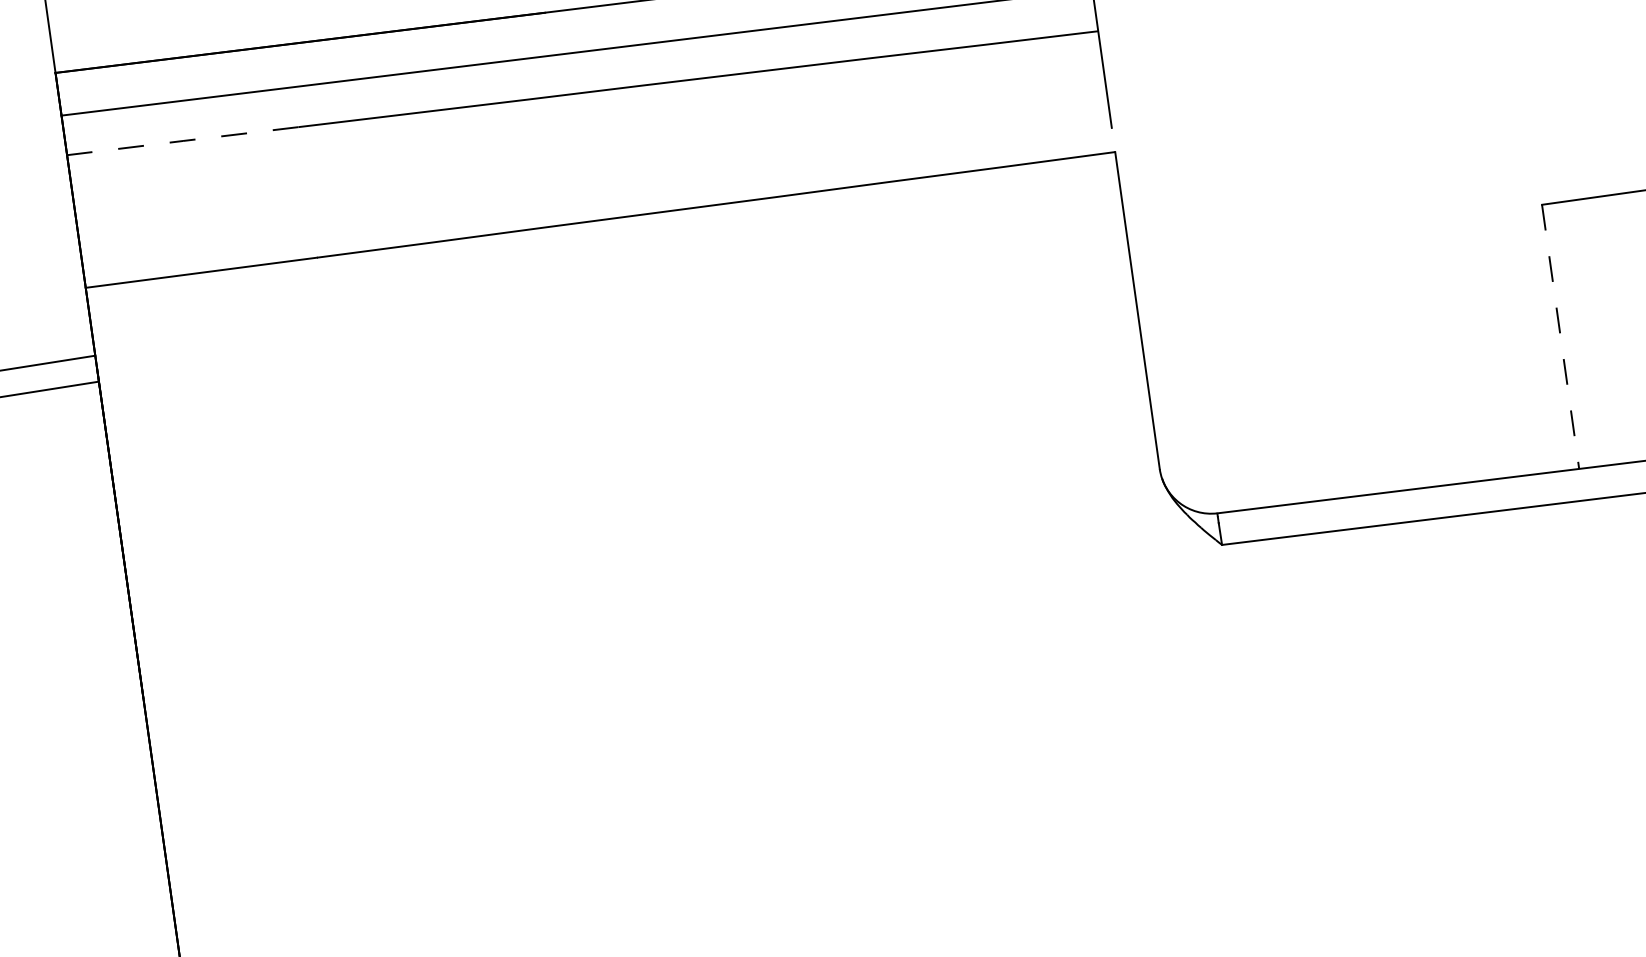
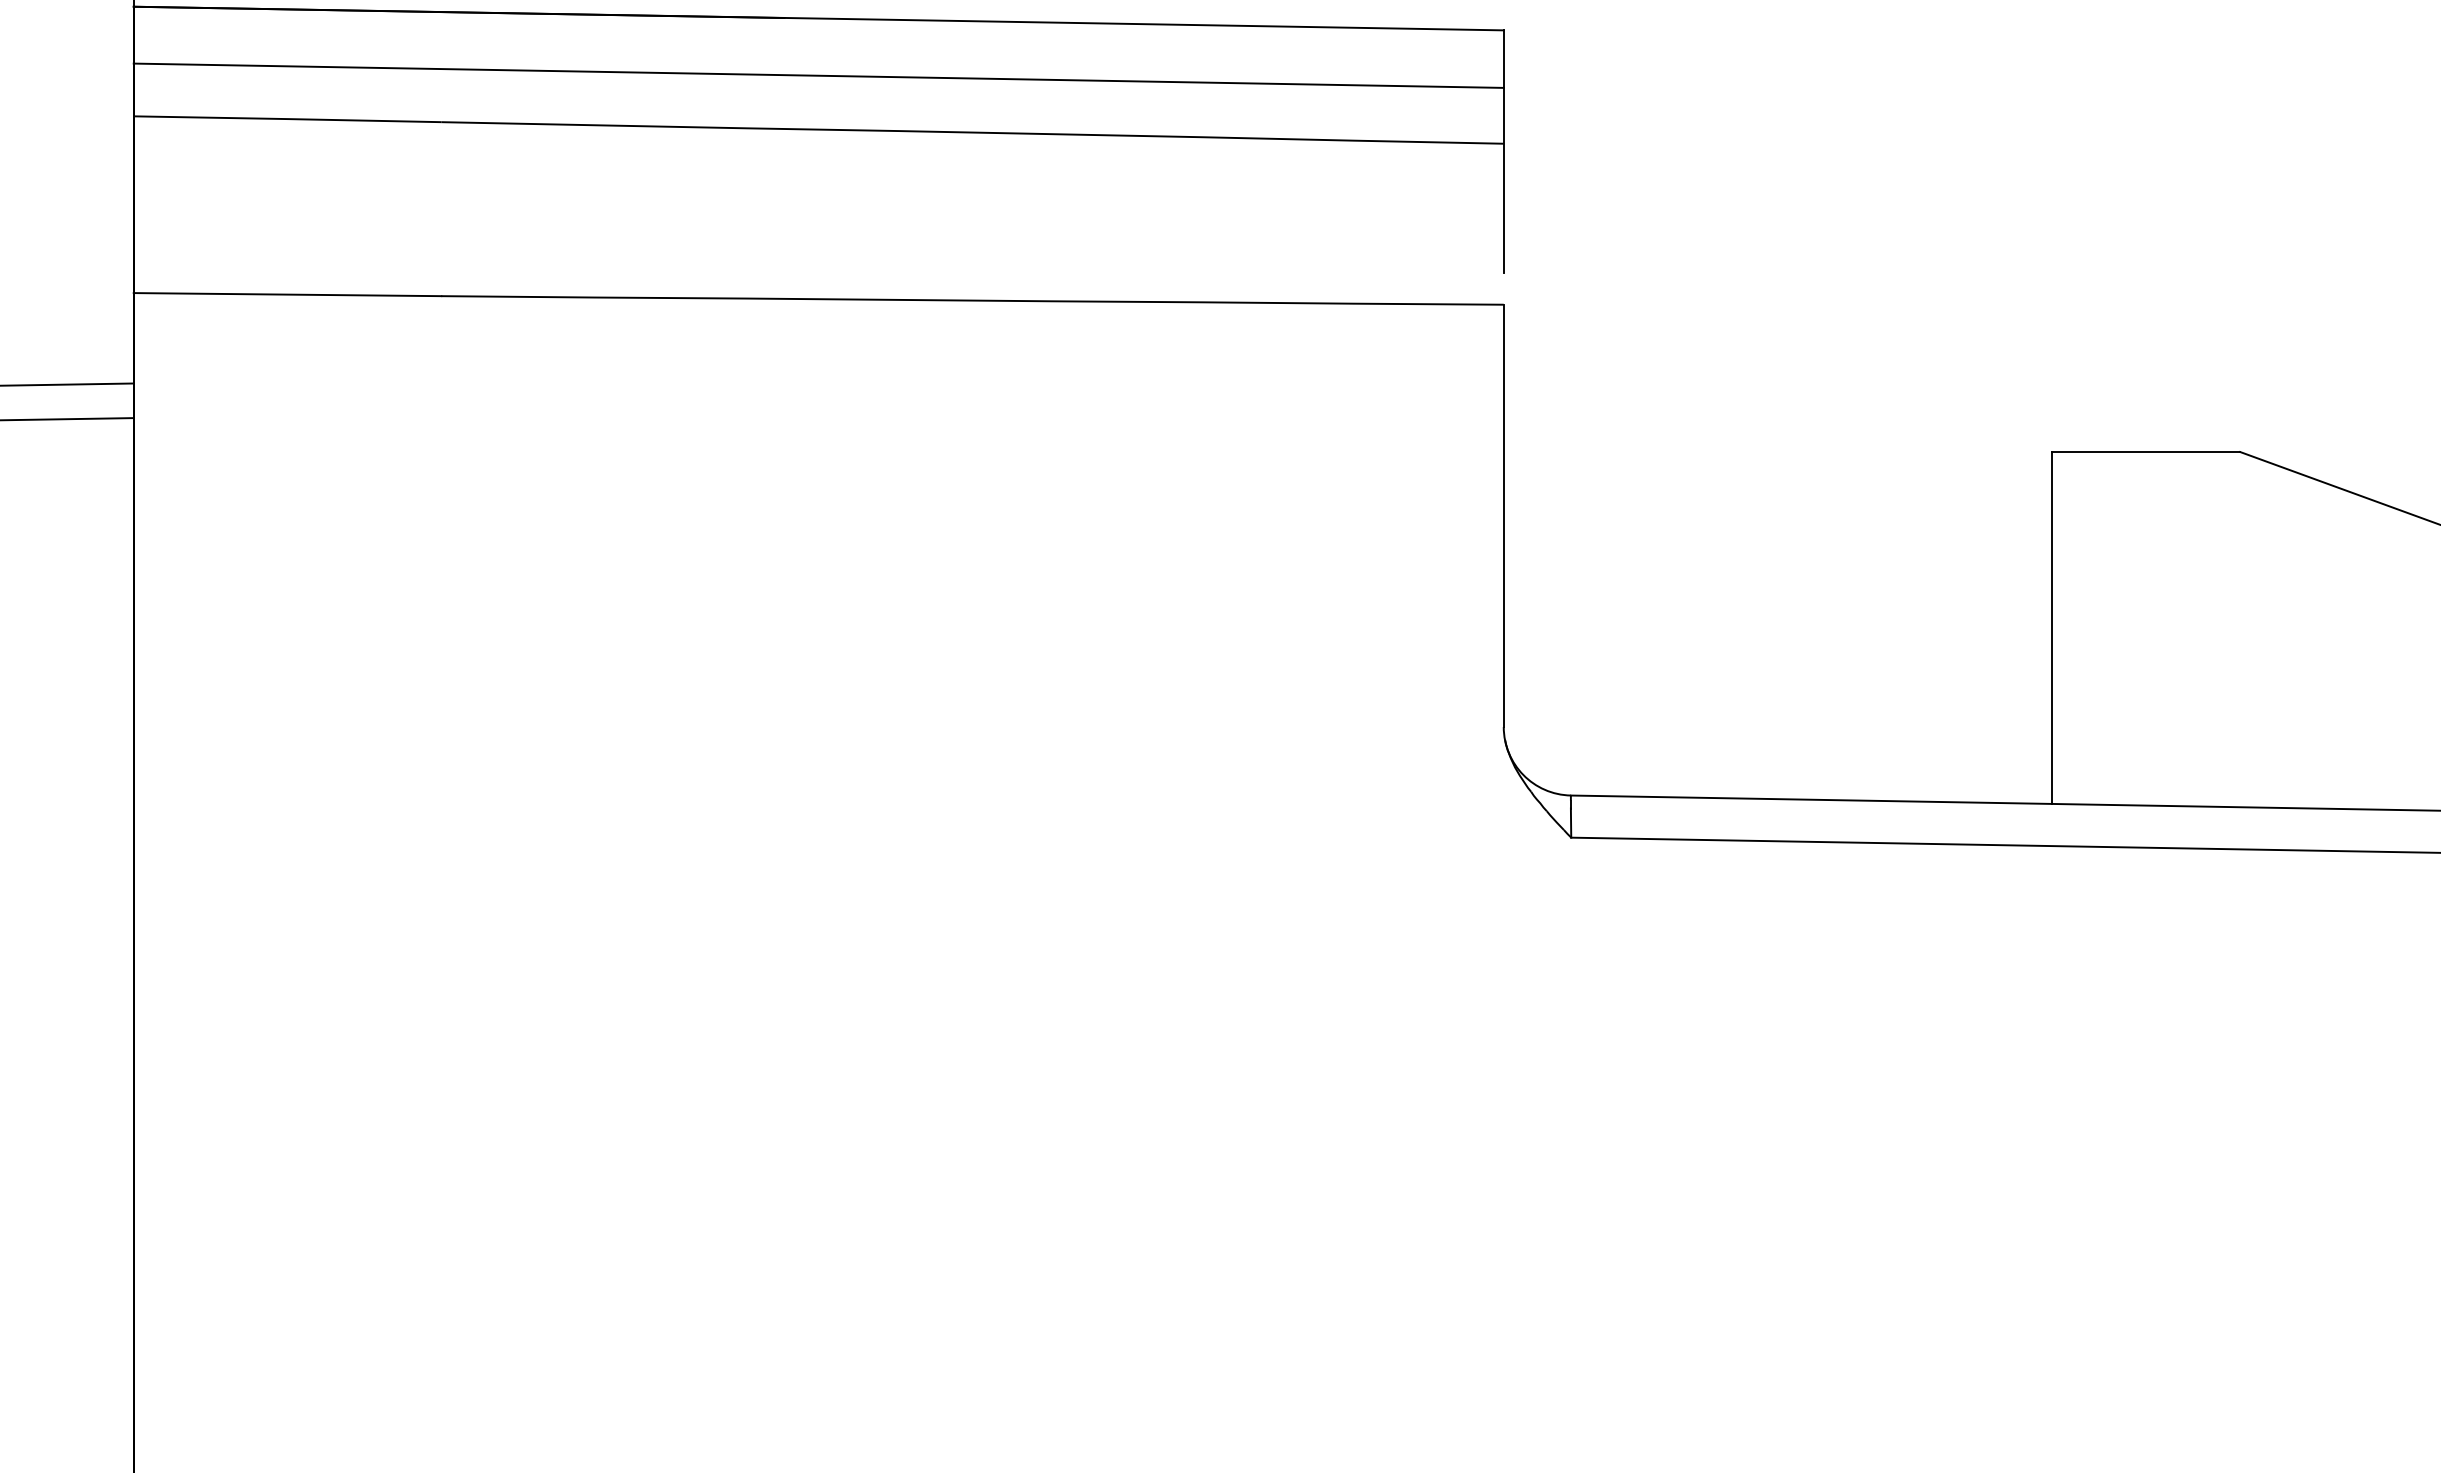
line: (182, 141) -> (287, 119), dashed -> solid
line: (1560, 337) -> (2051, 628), dashed -> solid

